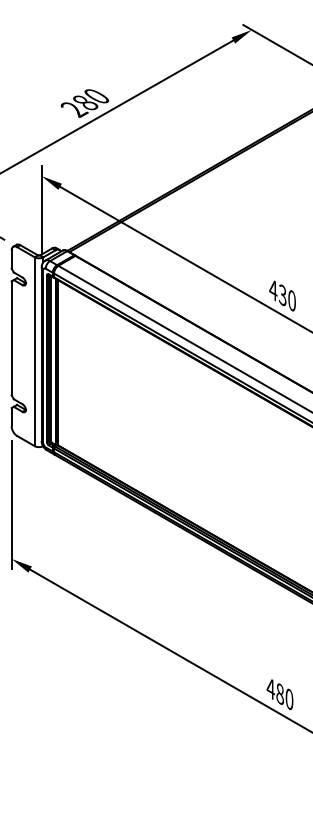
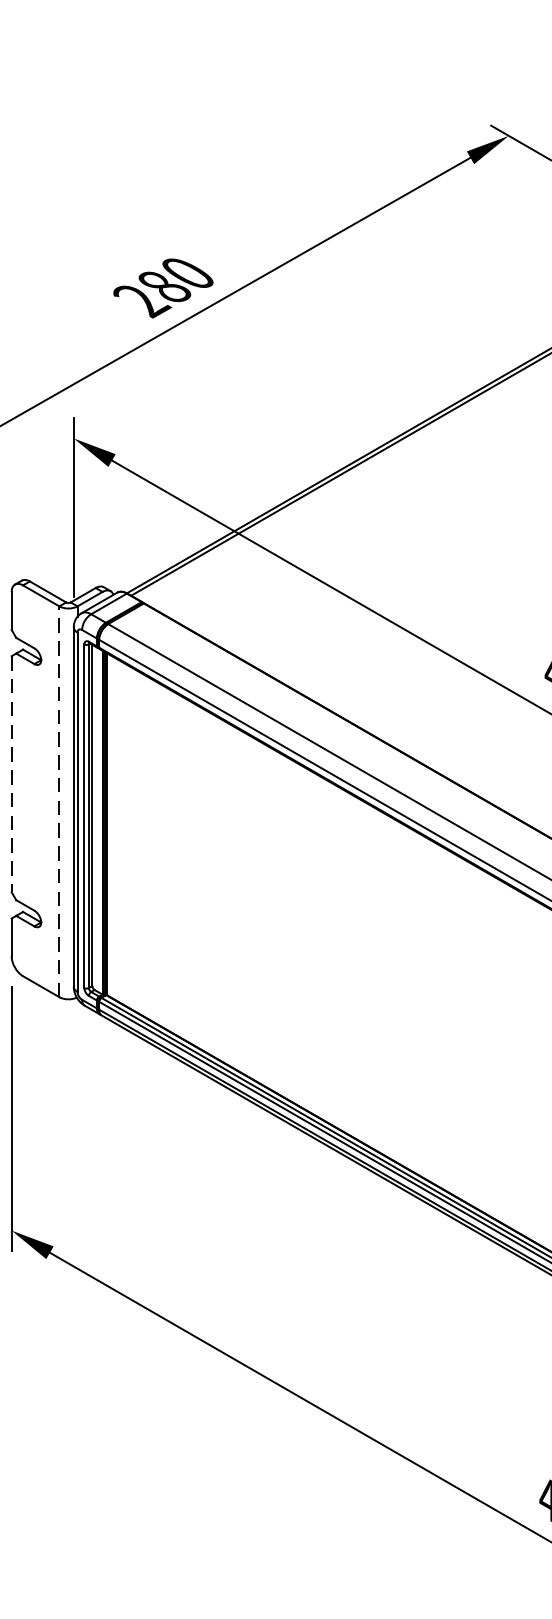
line: (11, 338) -> (11, 774), solid -> dashed
line: (34, 351) -> (58, 801), solid -> dashed

